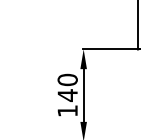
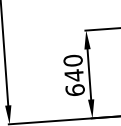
text: (67, 110) -> (75, 89), 140 -> 640

